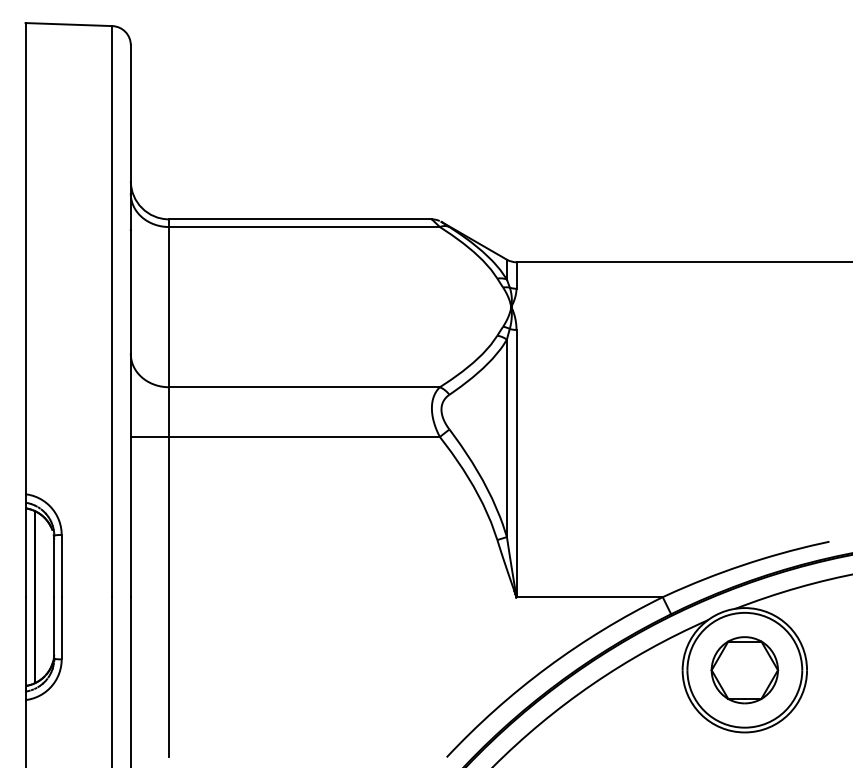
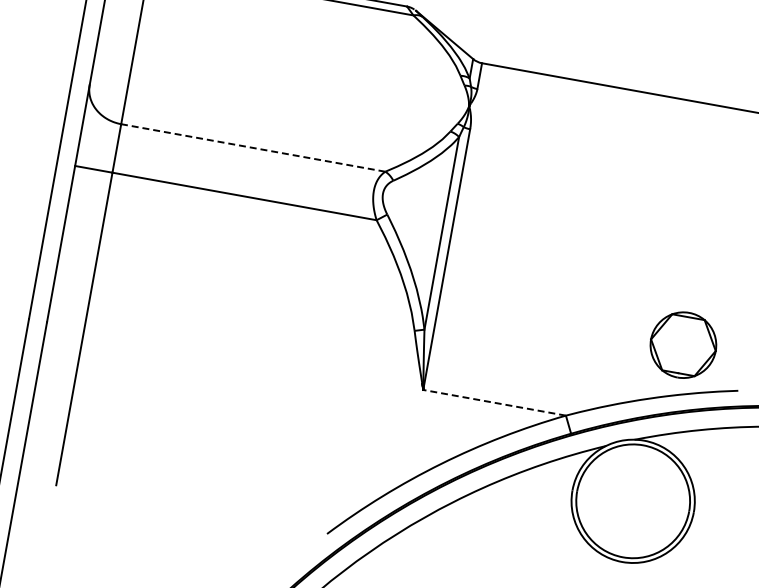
line: (304, 387) -> (253, 148), solid -> dashed
line: (589, 597) -> (494, 403), solid -> dashed
part: (744, 670) -> (683, 345), moved

